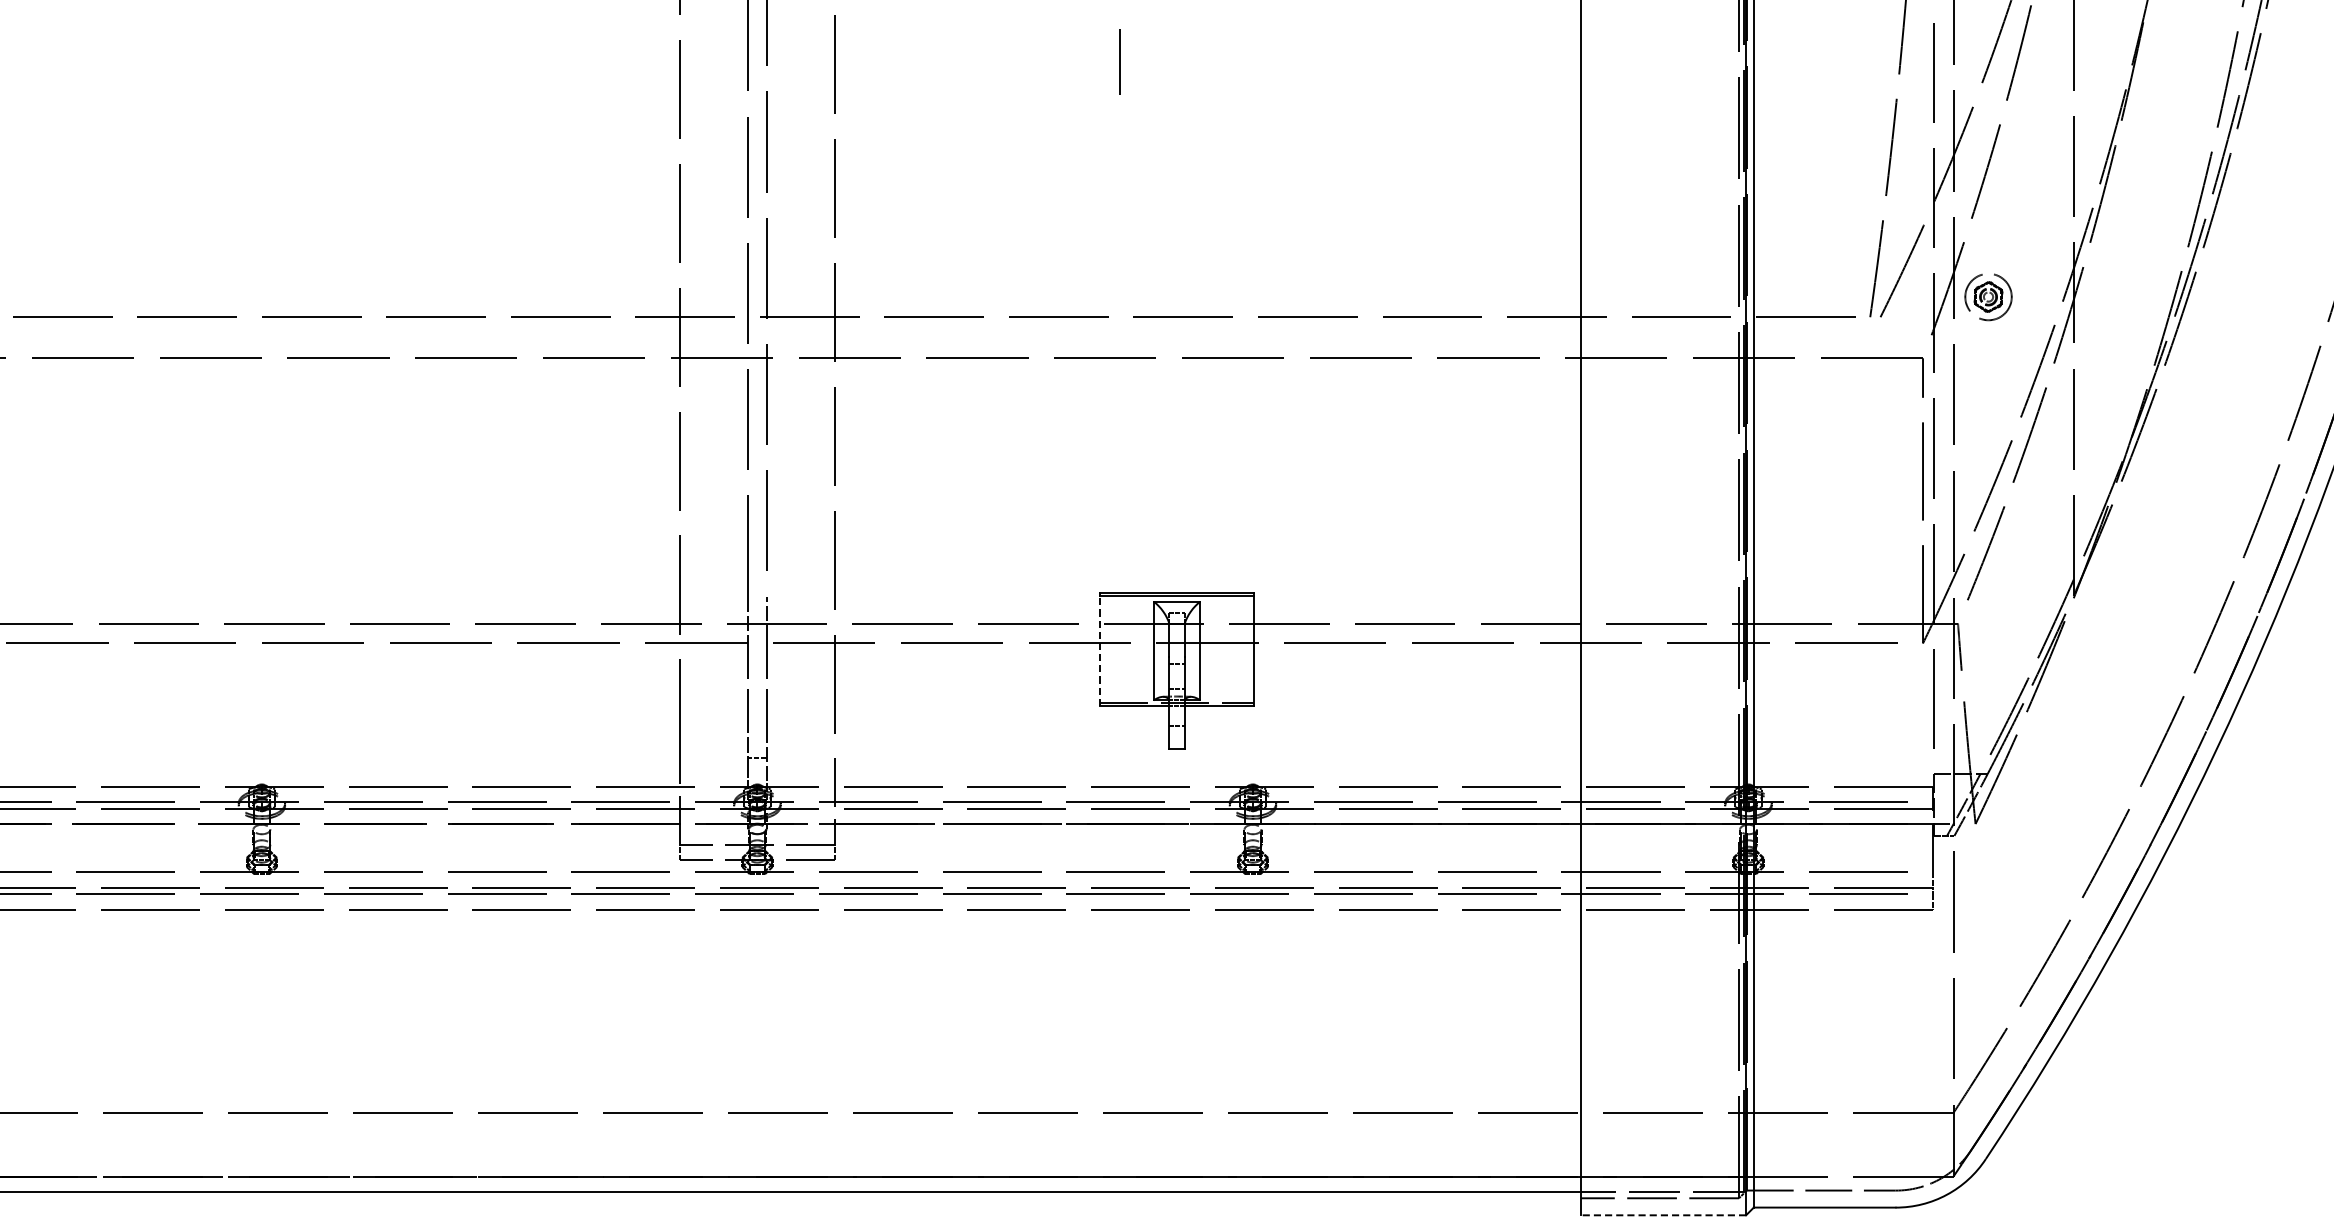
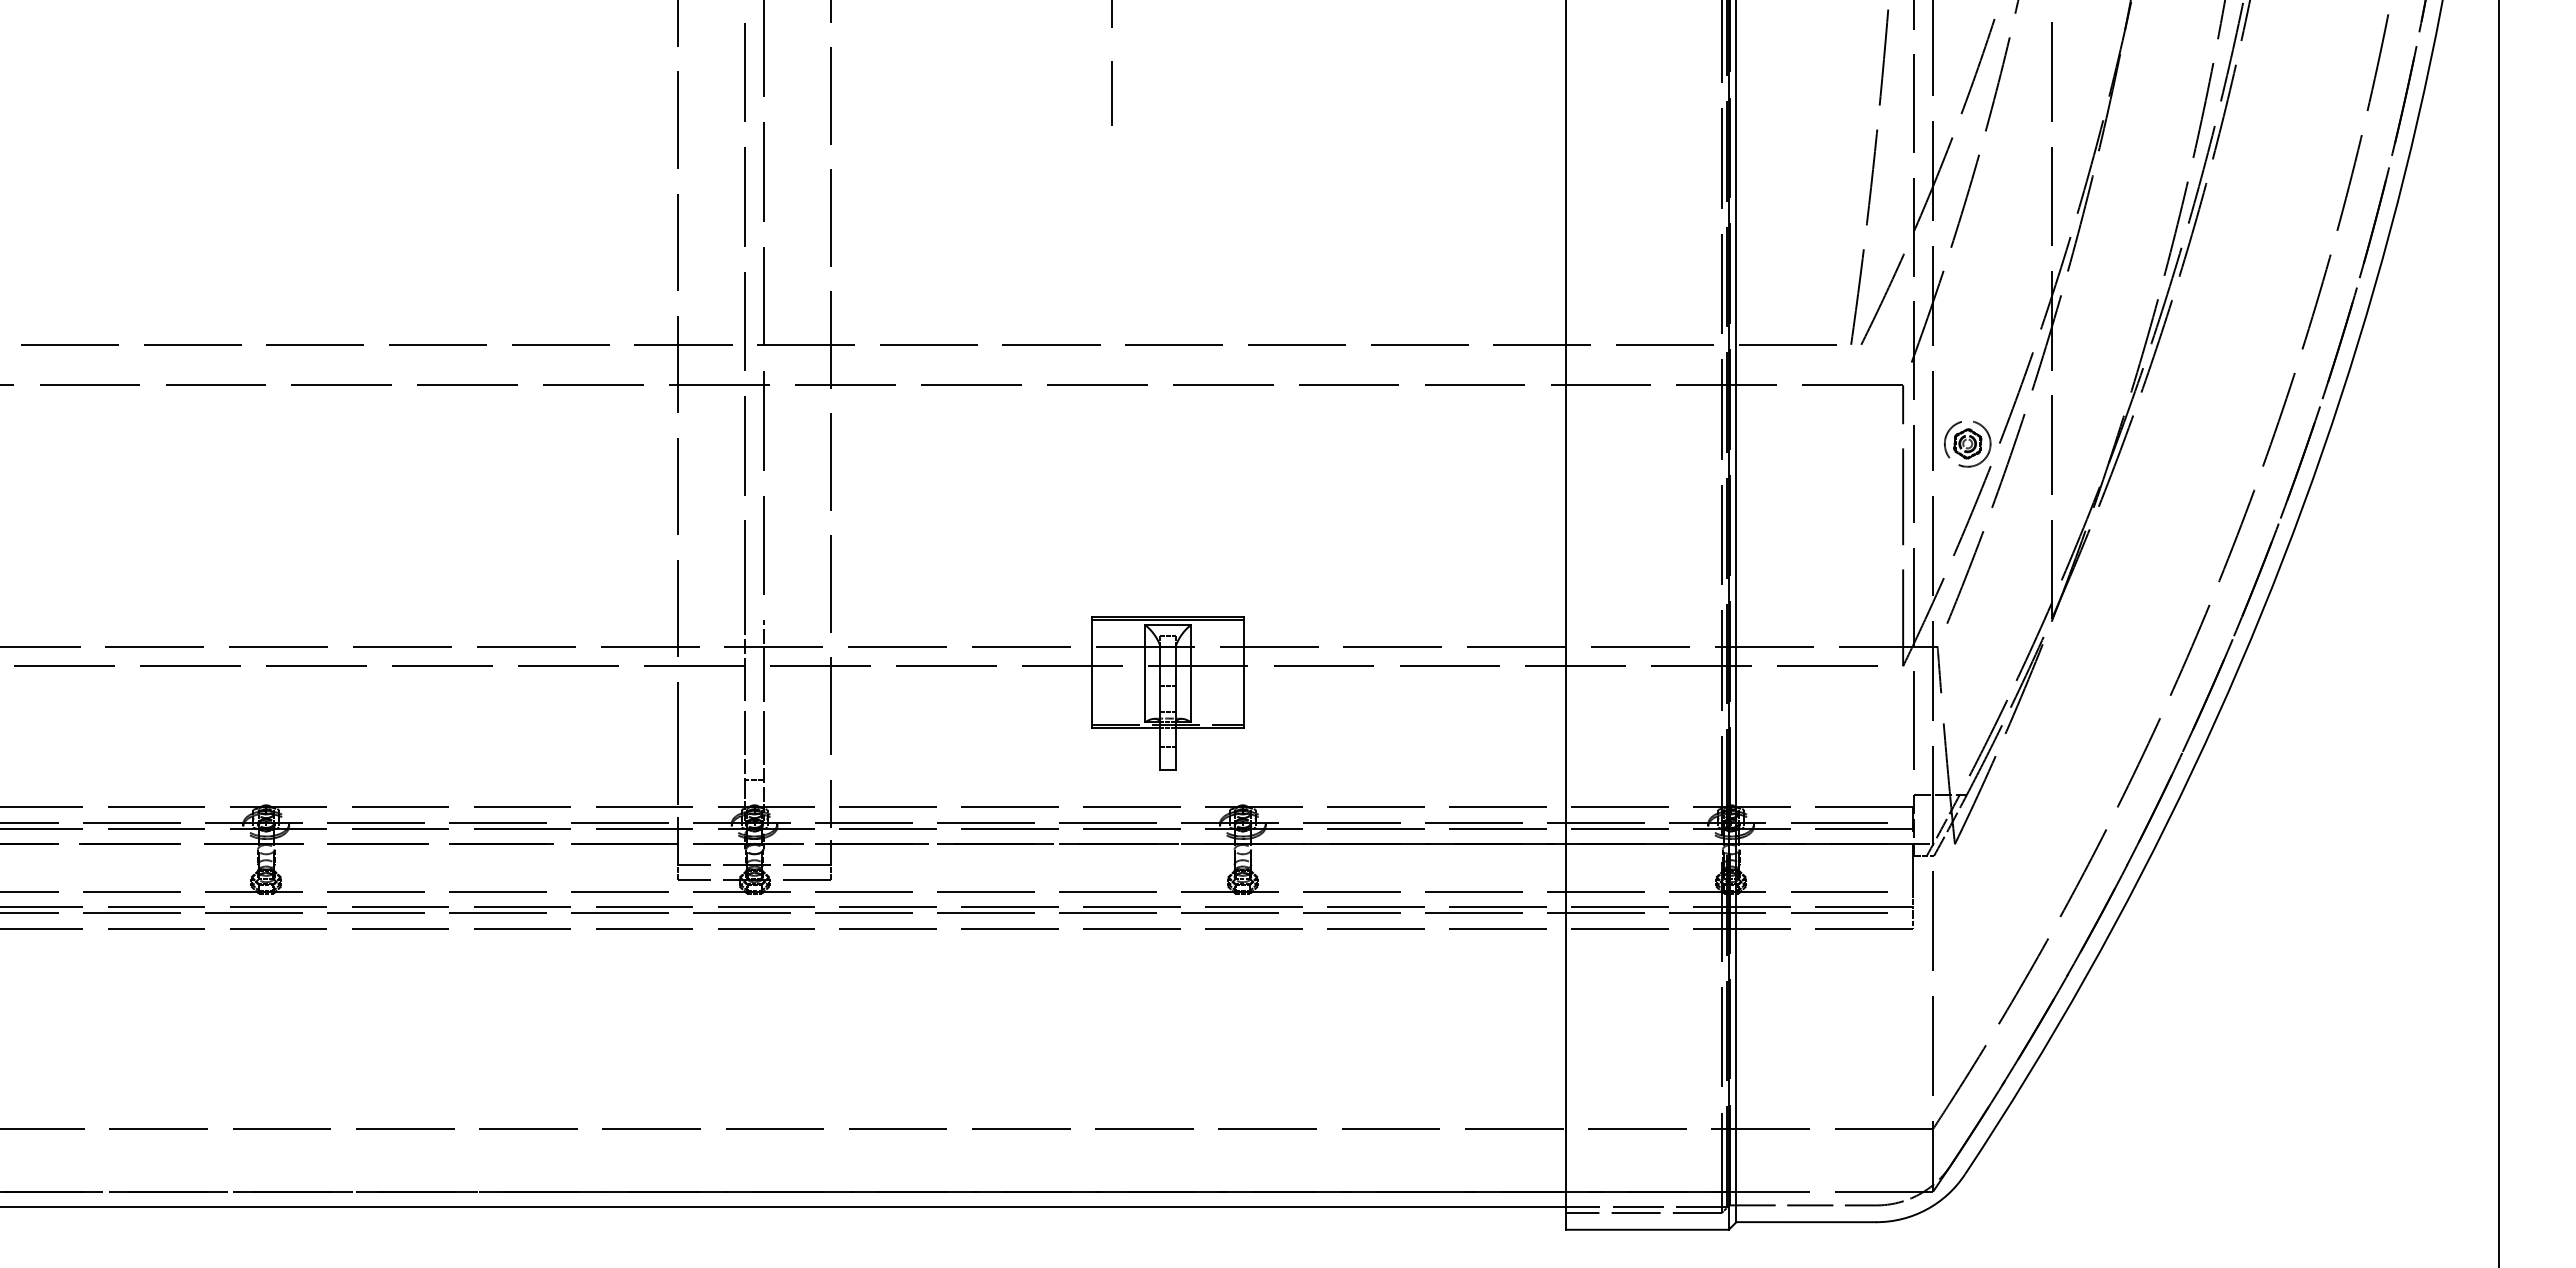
part: (1988, 296) -> (1967, 443), moved
line: (1099, 650) -> (1091, 673), dashed -> solid
line: (1663, 1215) -> (1647, 1229), dashed -> solid

